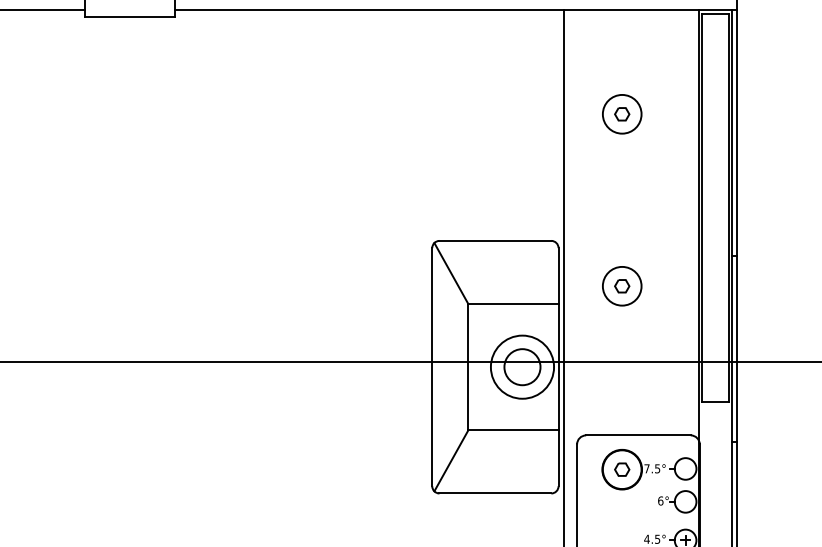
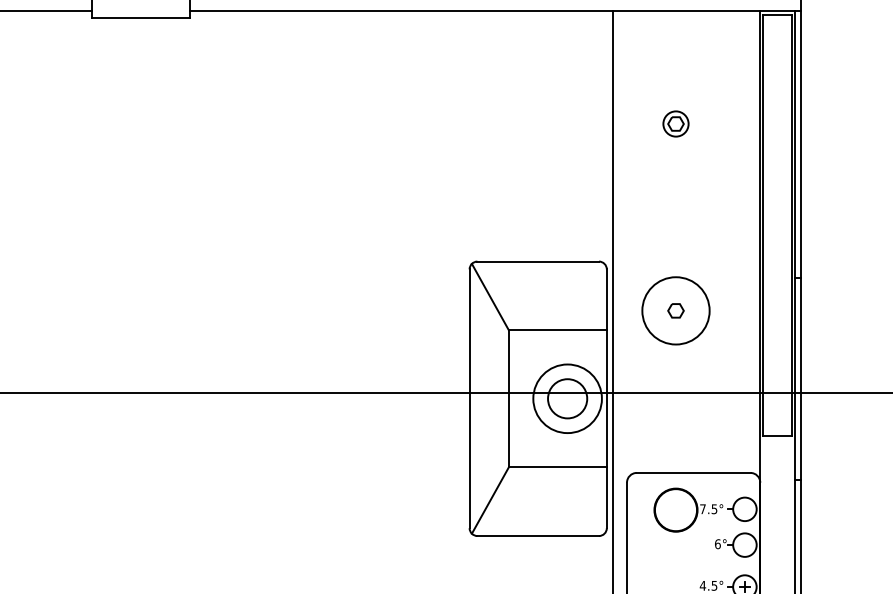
circle: (621, 113) -> (675, 123), size x0.6
circle: (621, 285) -> (675, 310), size x1.6
part: (621, 469) -> (675, 509), removed

